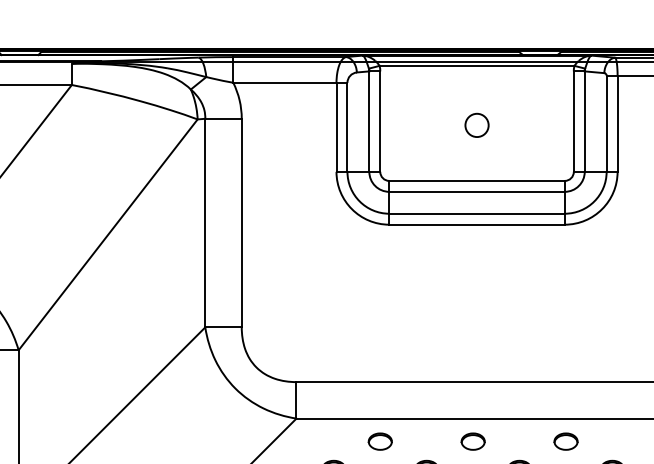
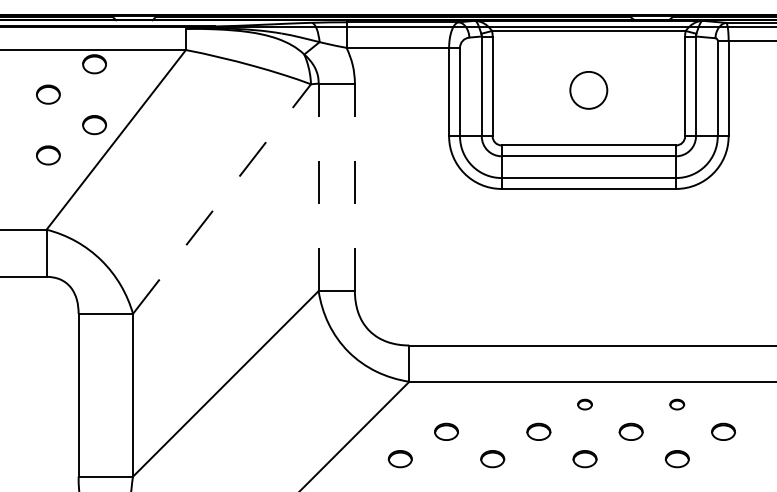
circle: (476, 124) -> (588, 89), size x1.6
line: (205, 223) -> (318, 187), solid -> dashed
line: (241, 223) -> (354, 187), solid -> dashed
line: (108, 234) -> (222, 198), solid -> dashed
part: (380, 441) -> (492, 404), removed
part: (472, 441) -> (584, 404), size x0.6
part: (565, 441) -> (676, 404), size x0.6

